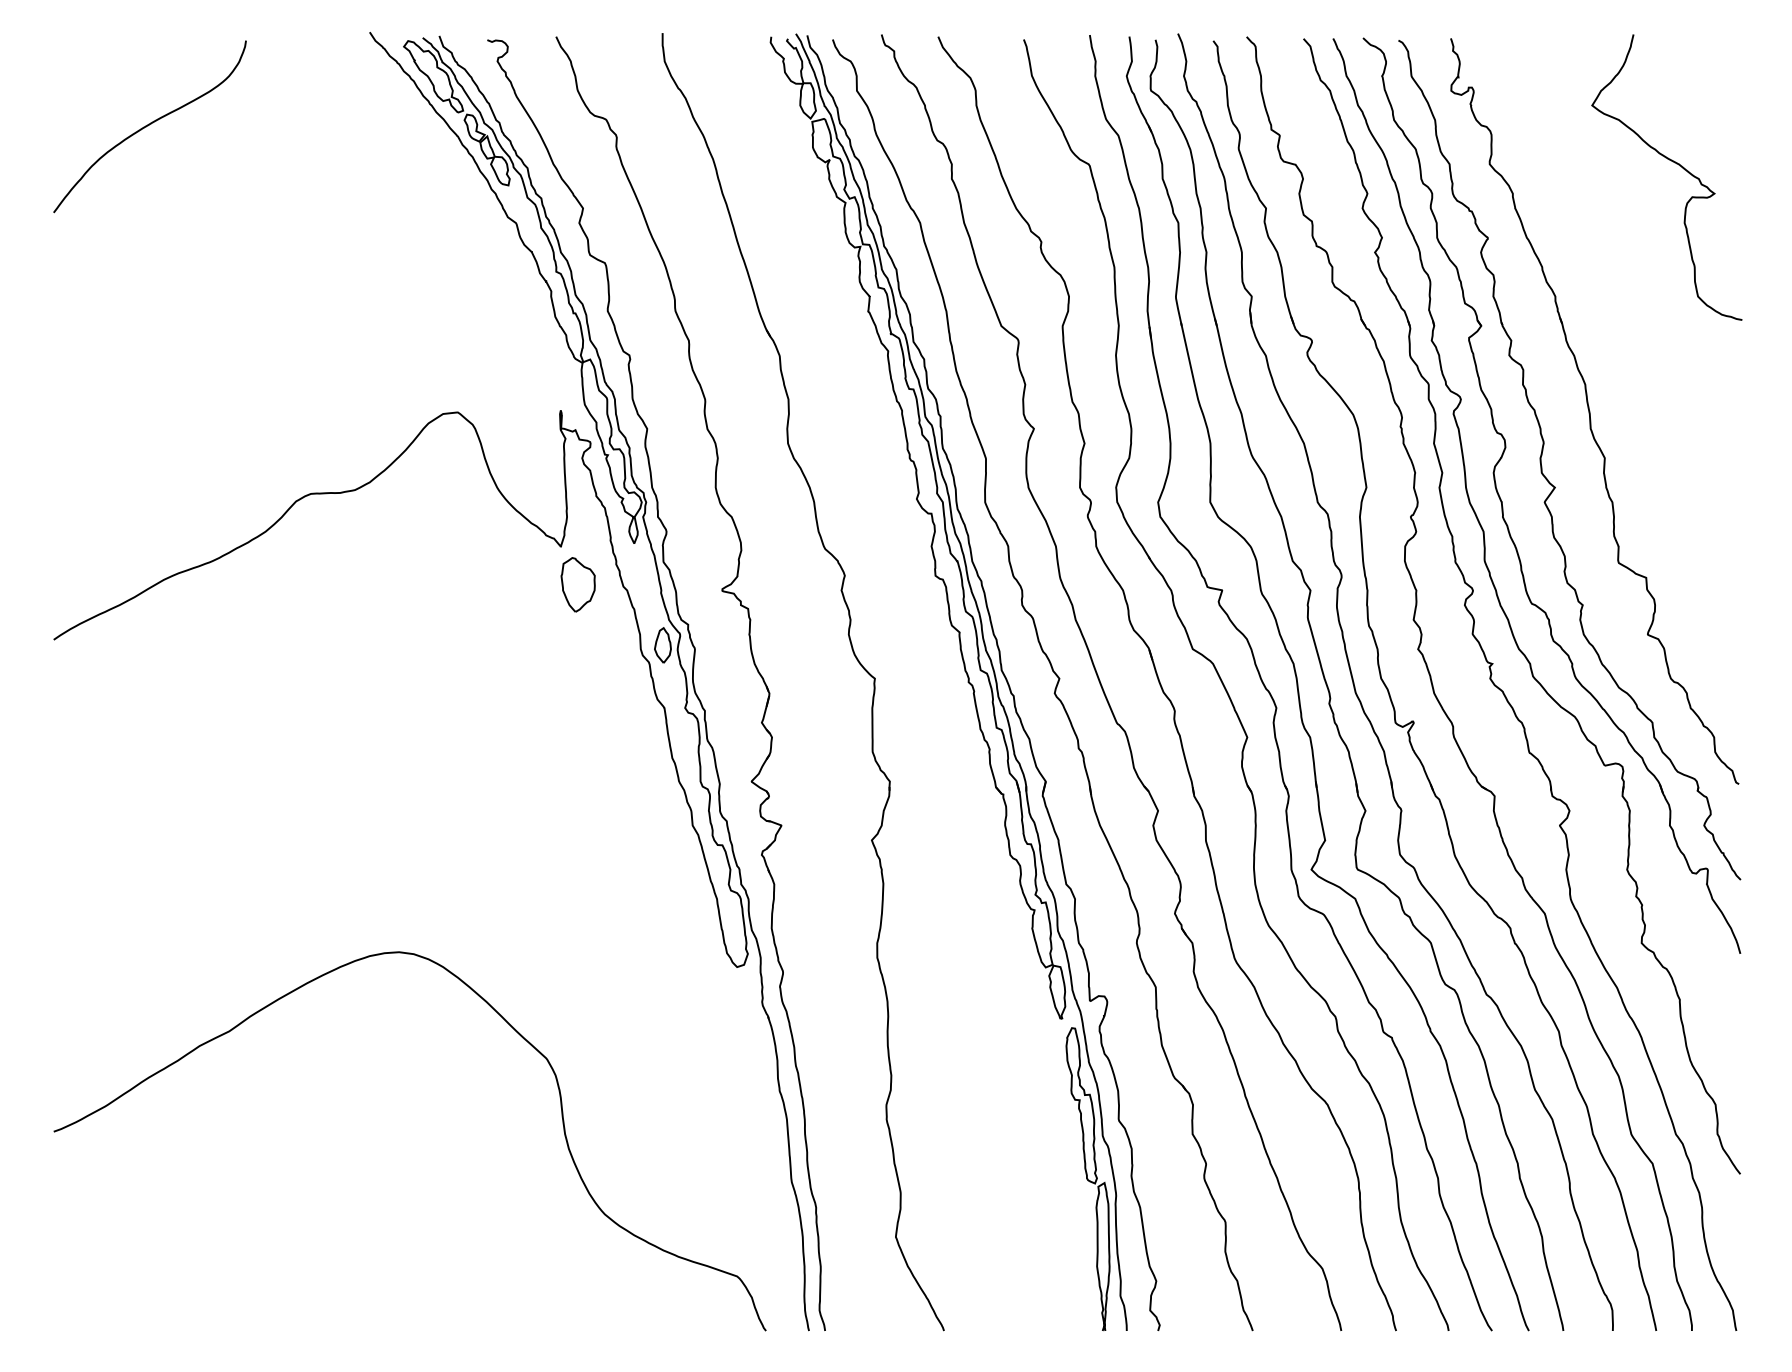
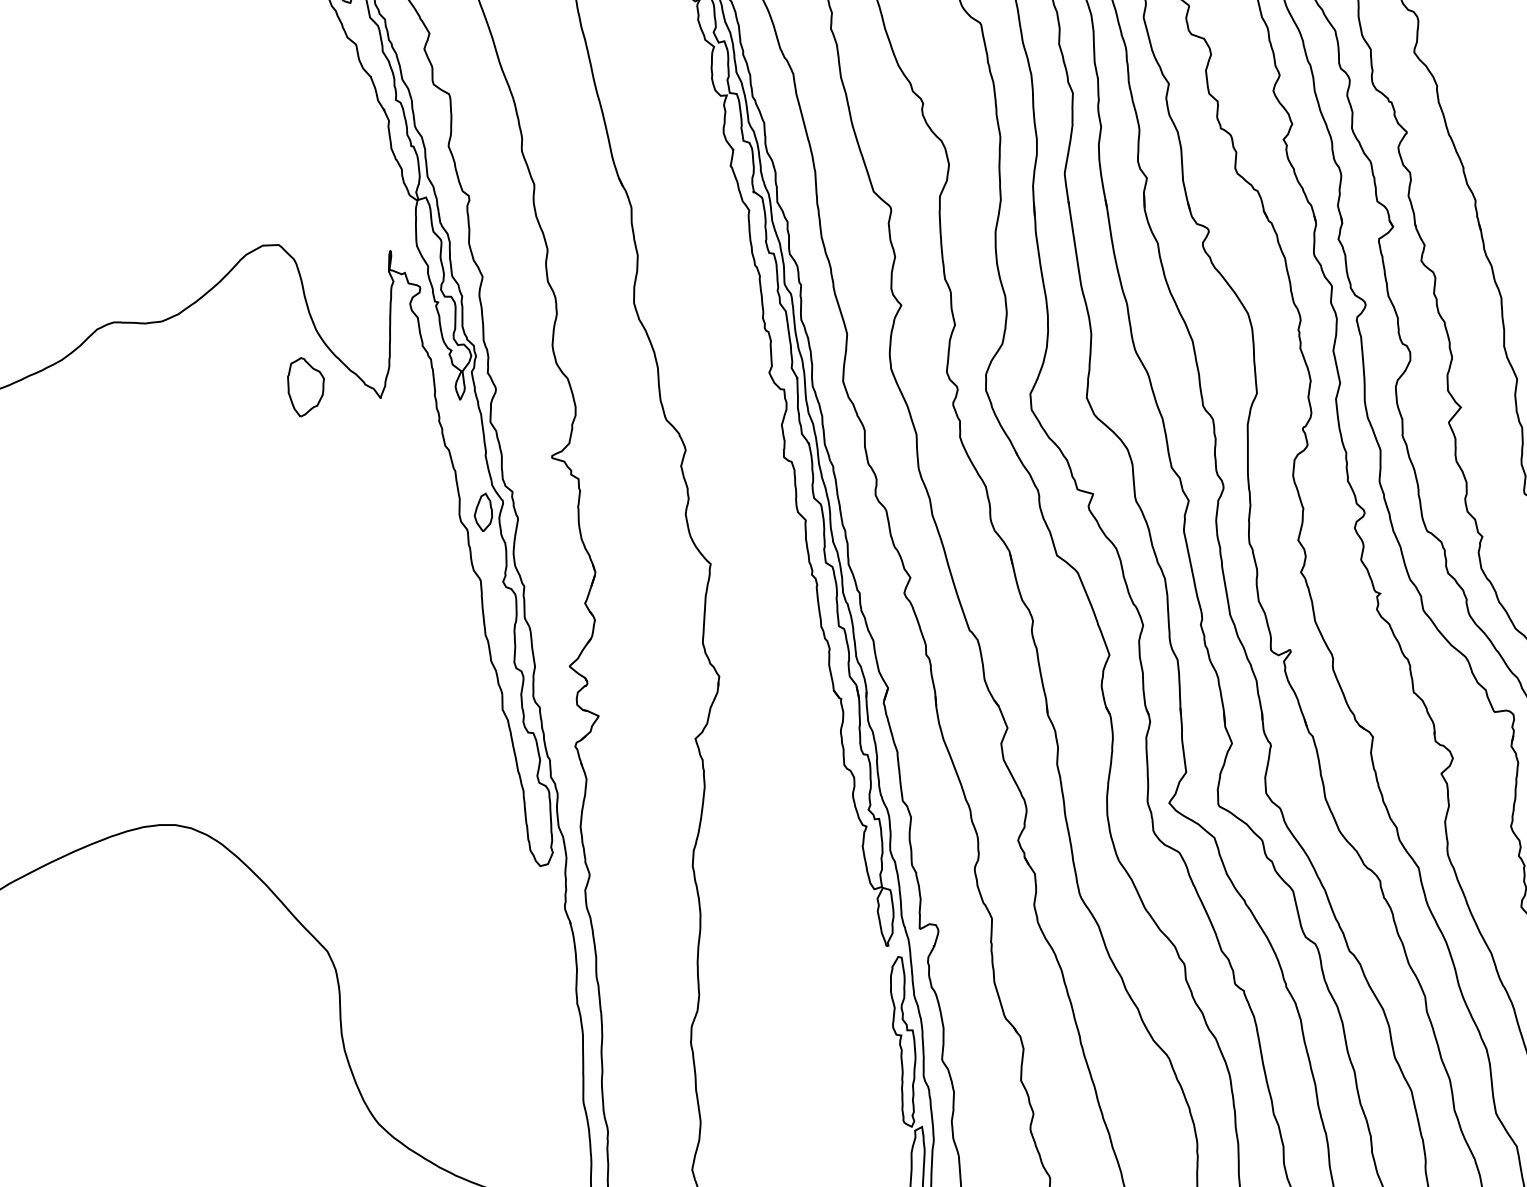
part: (577, 584) -> (304, 387), moved

